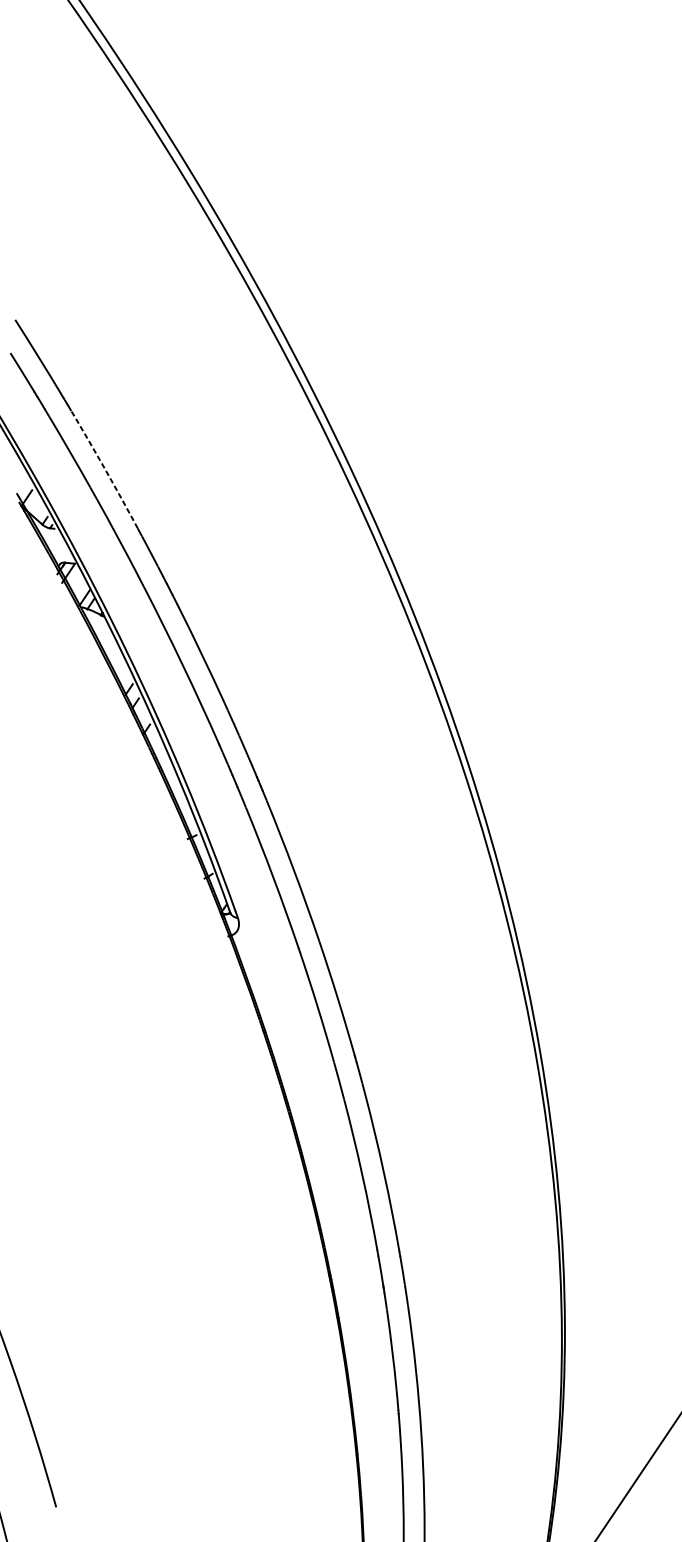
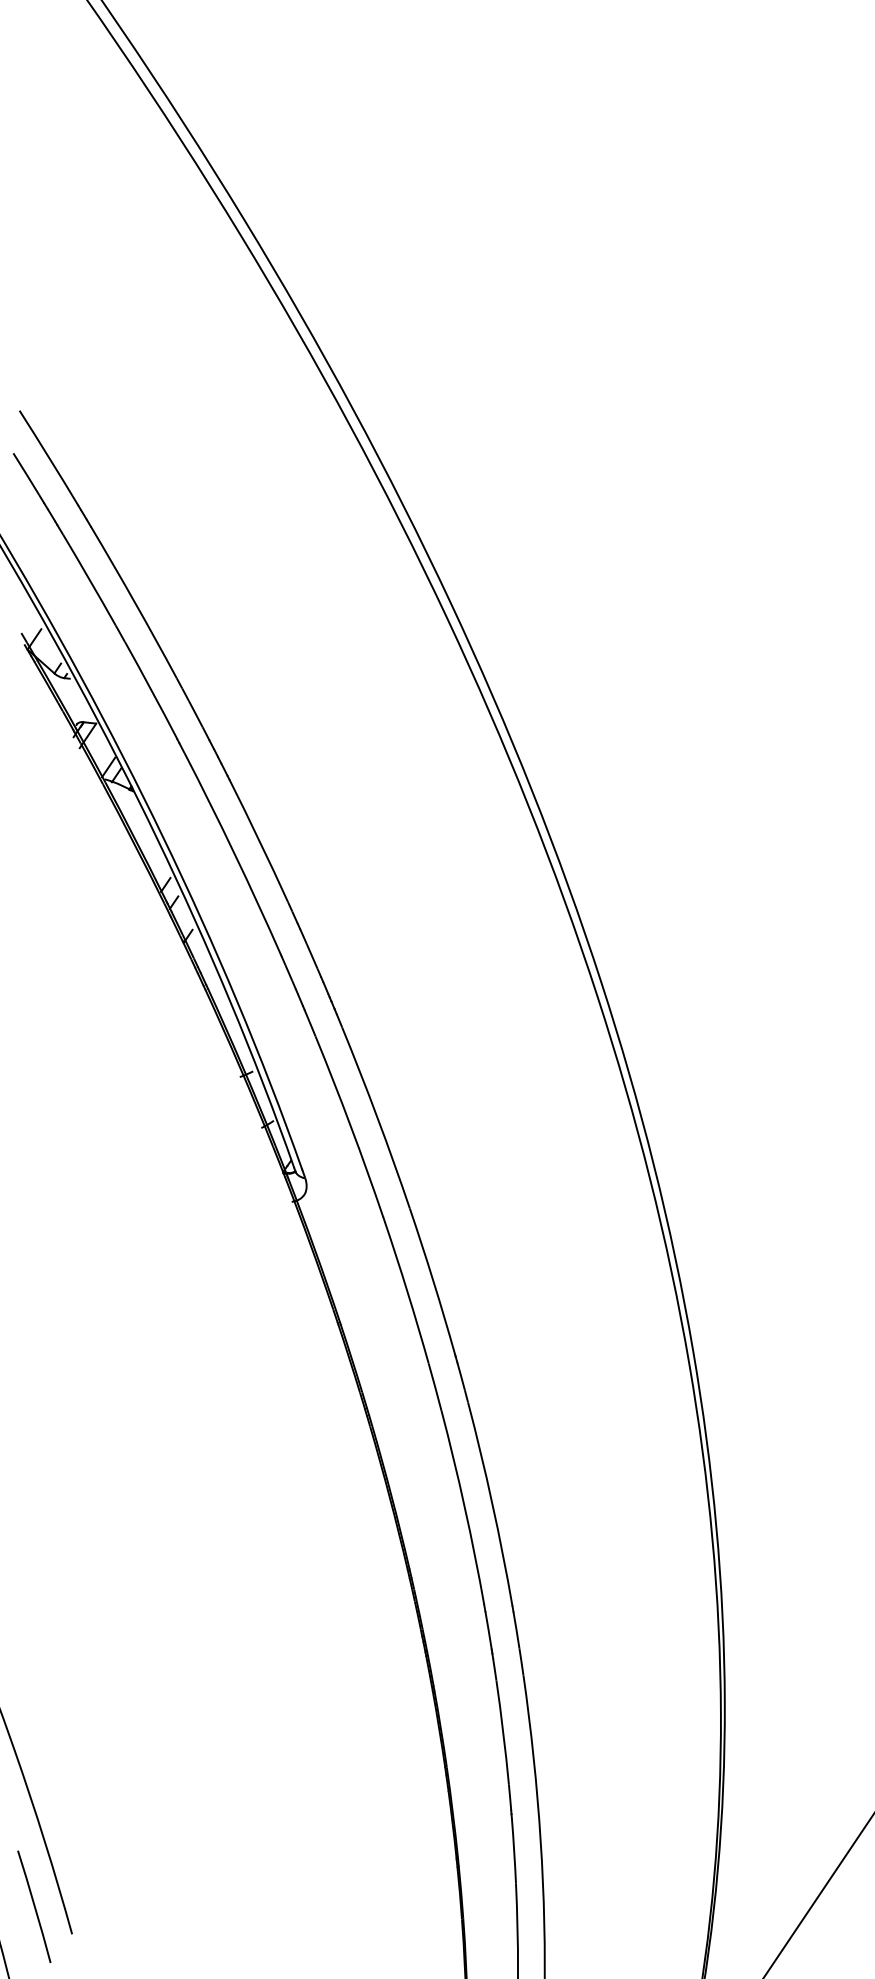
arc: (104, 468) -> (134, 601), dashed -> solid
line: (26, 1485) -> (34, 1906), added

